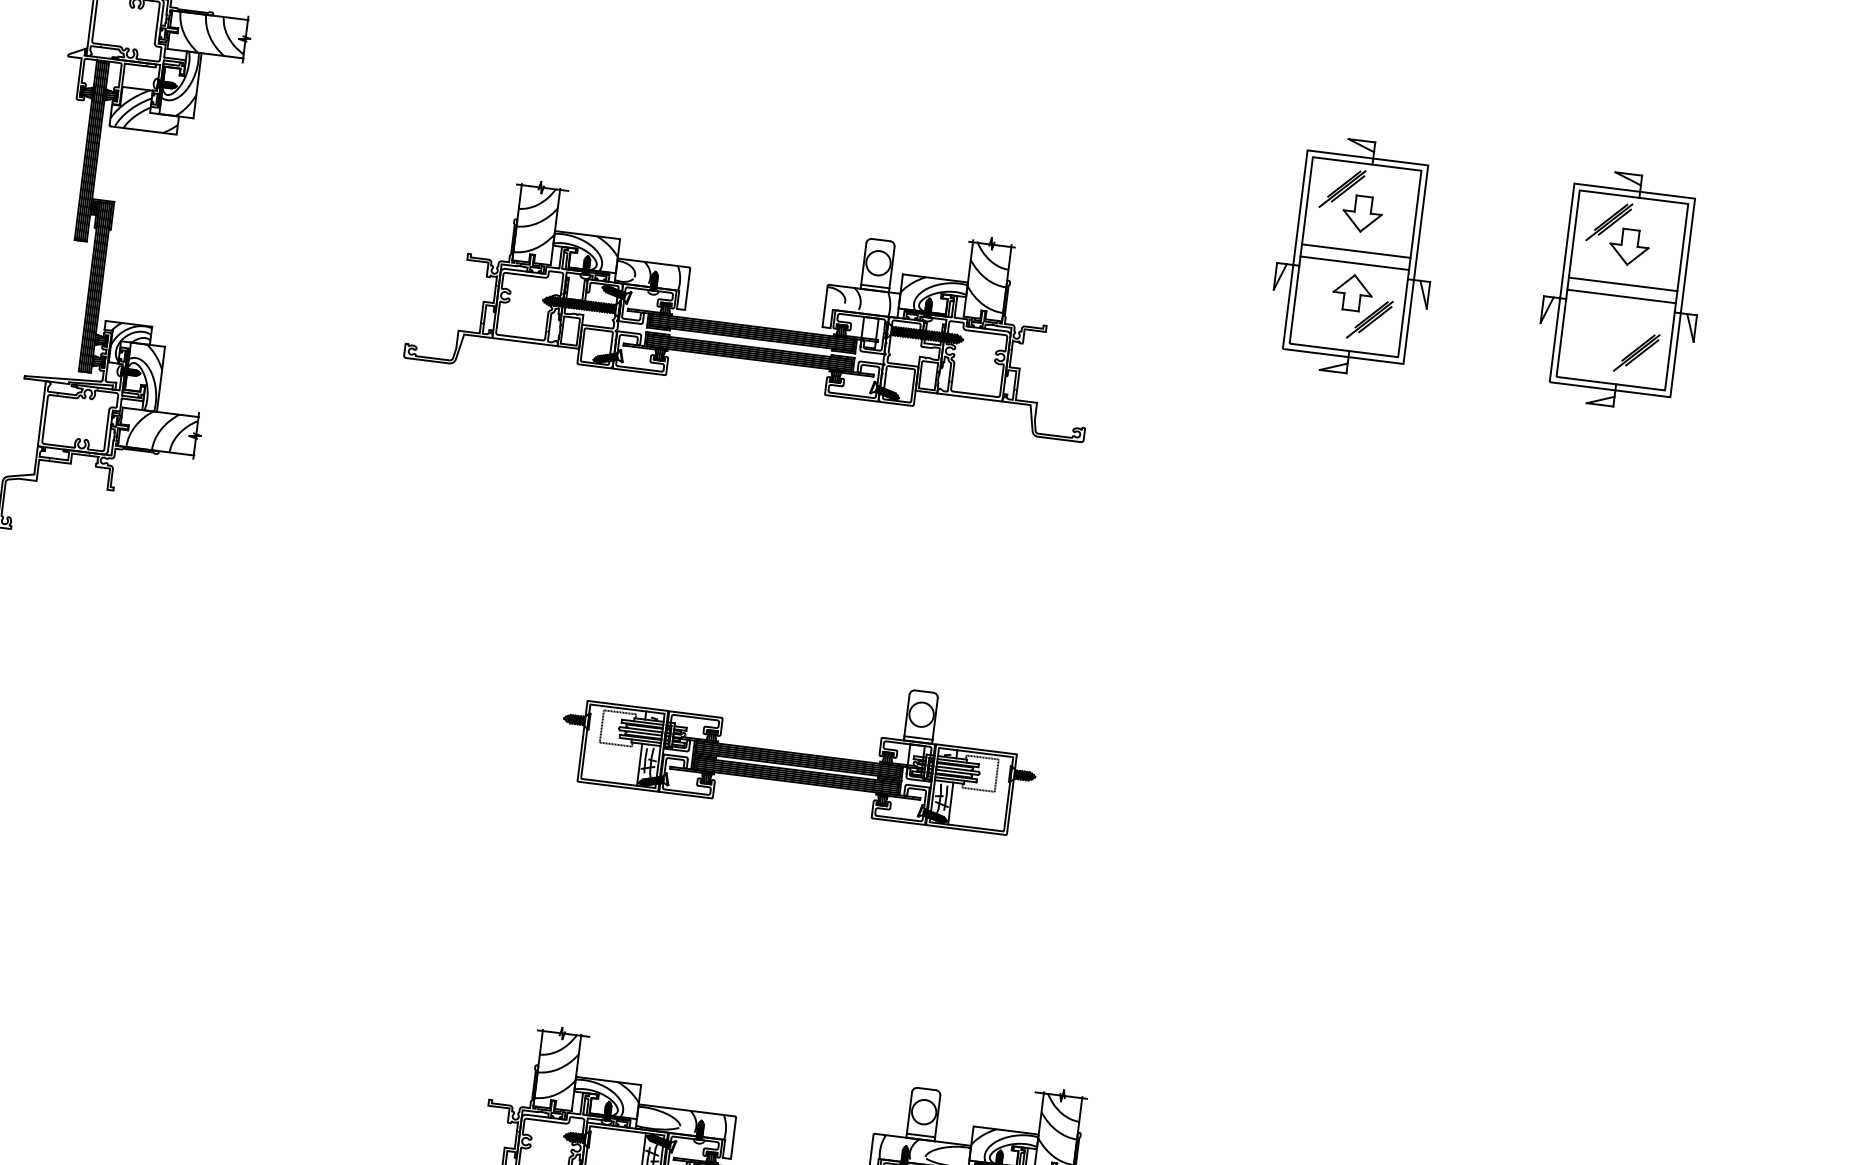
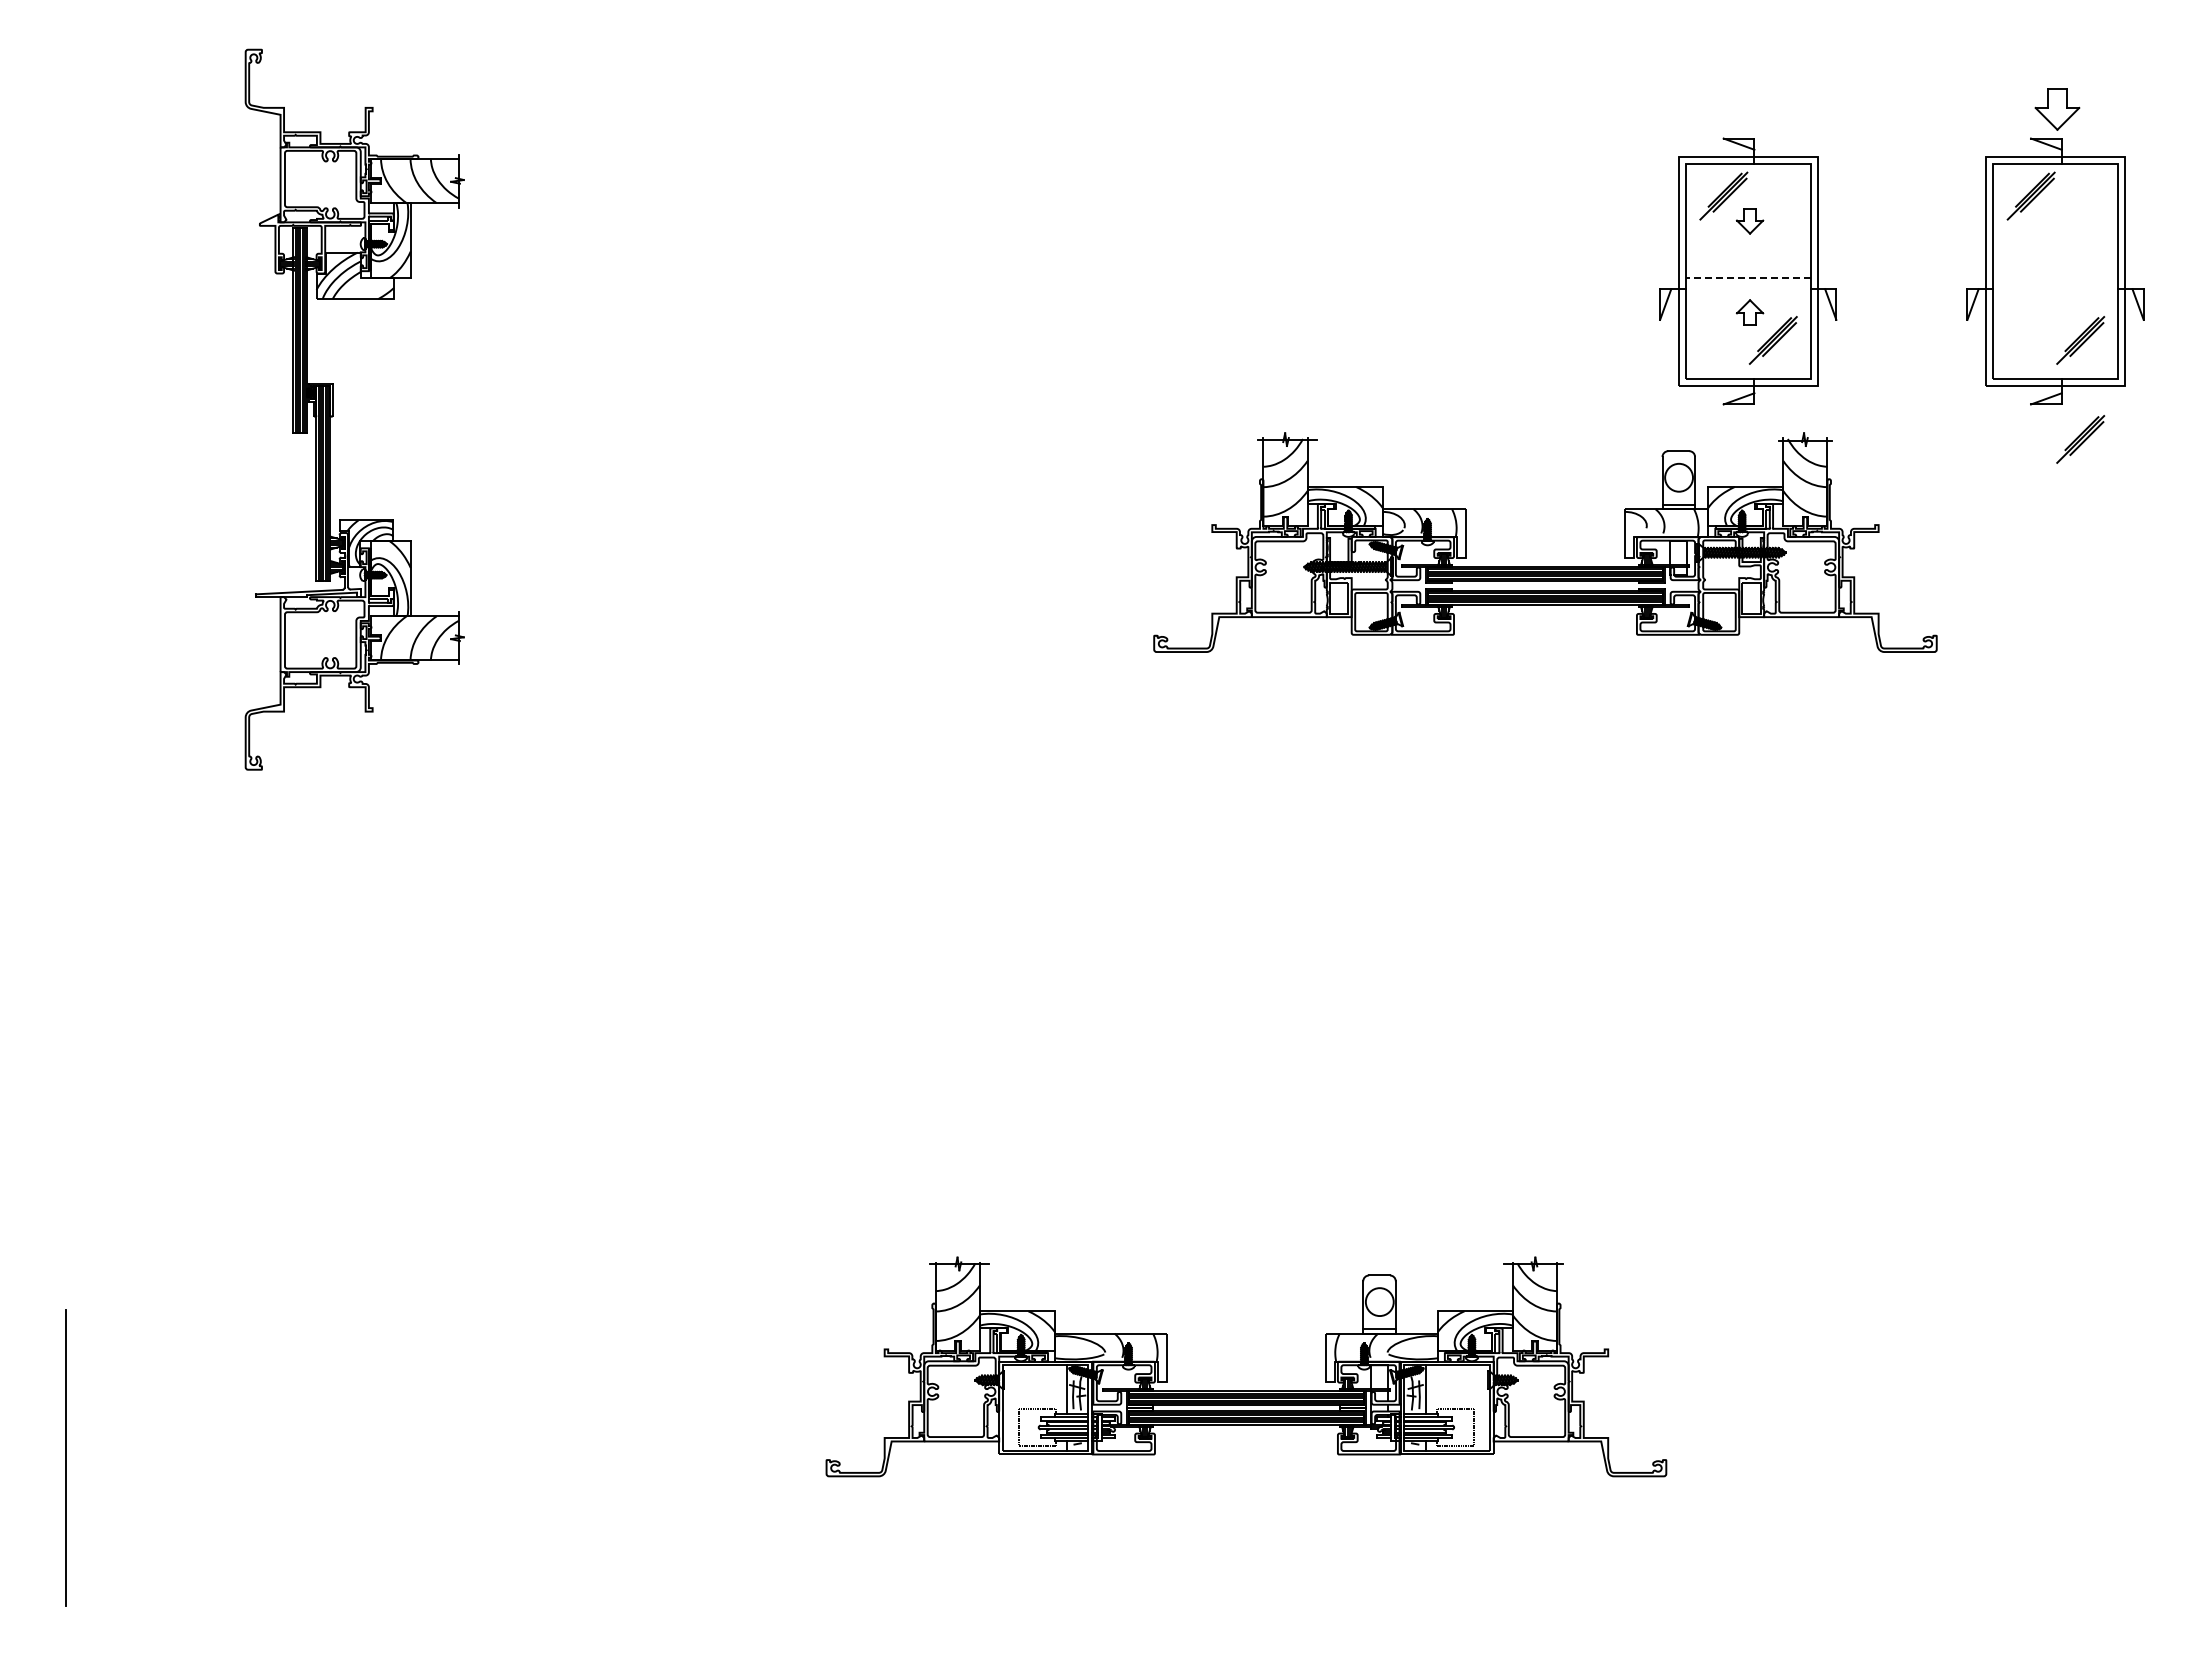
part: (1362, 213) -> (1749, 221), size x0.6
part: (1629, 247) -> (2057, 109), moved
line: (1355, 251) -> (1747, 264), removed
line: (1355, 263) -> (1748, 278), solid -> dashed
line: (1623, 284) -> (2055, 264), removed
part: (1352, 292) -> (1749, 312), size x0.6
line: (1621, 296) -> (2055, 278), removed
part: (752, 325) -> (1545, 566), moved
part: (1625, 438) -> (2080, 439), added
part: (799, 753) -> (1187, 912), removed

